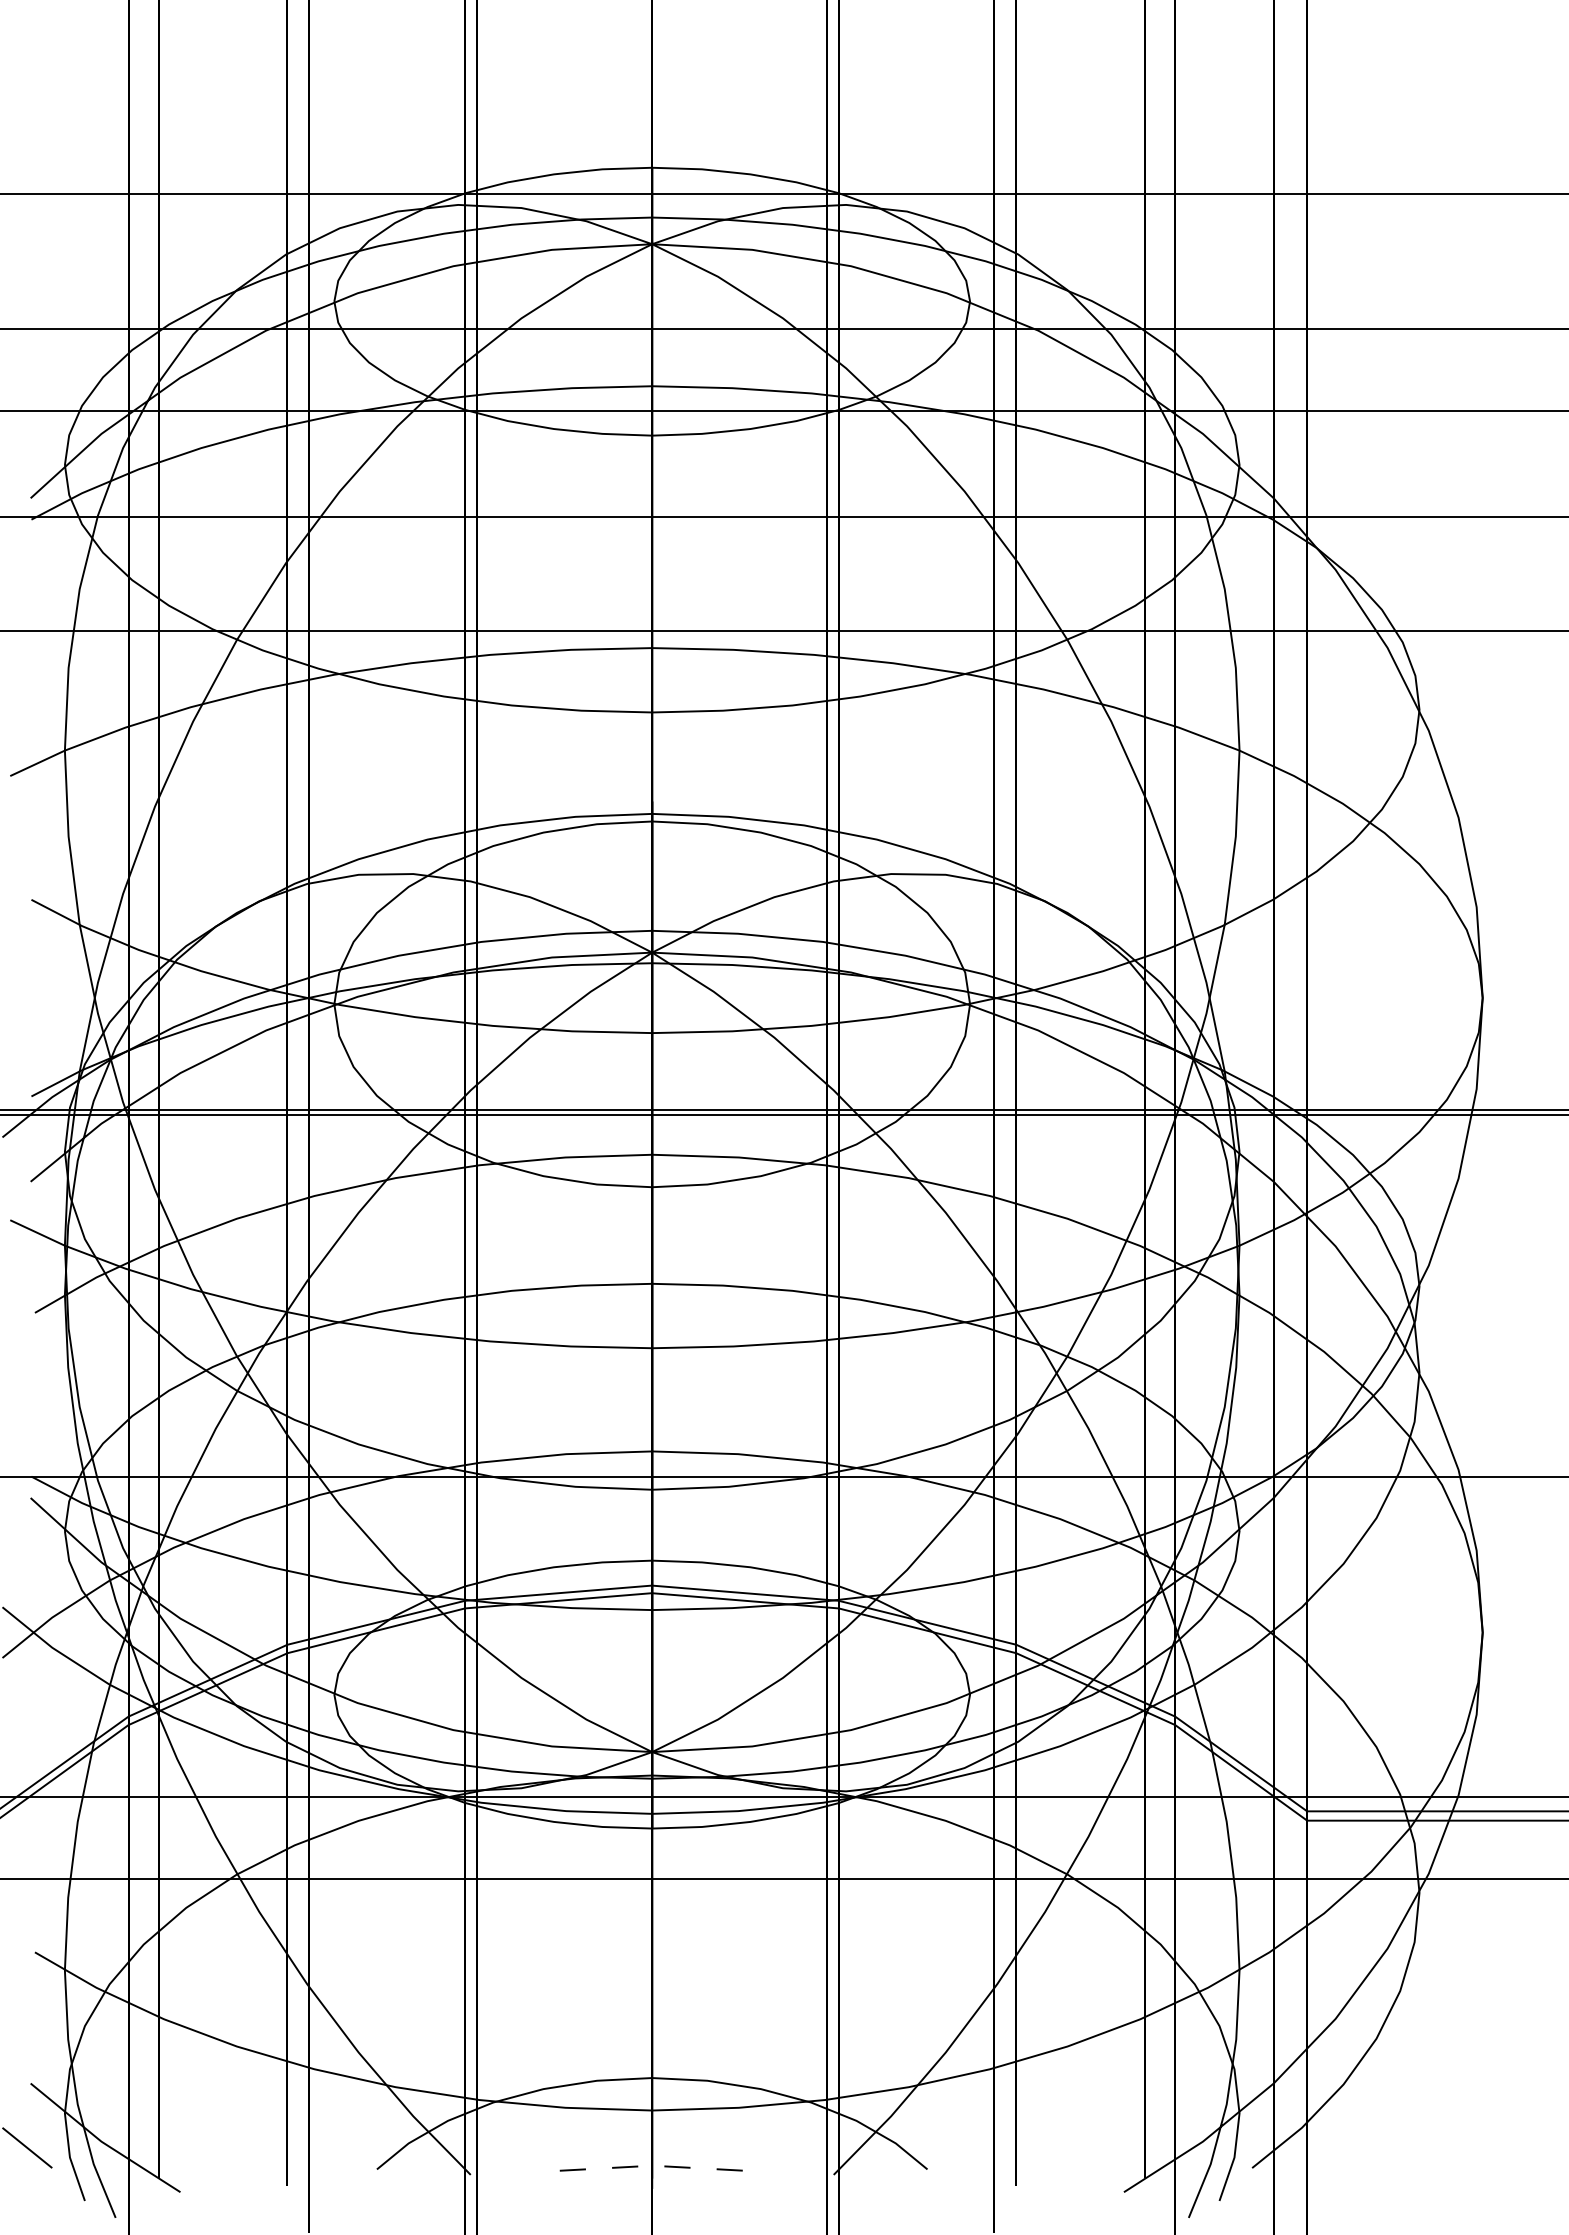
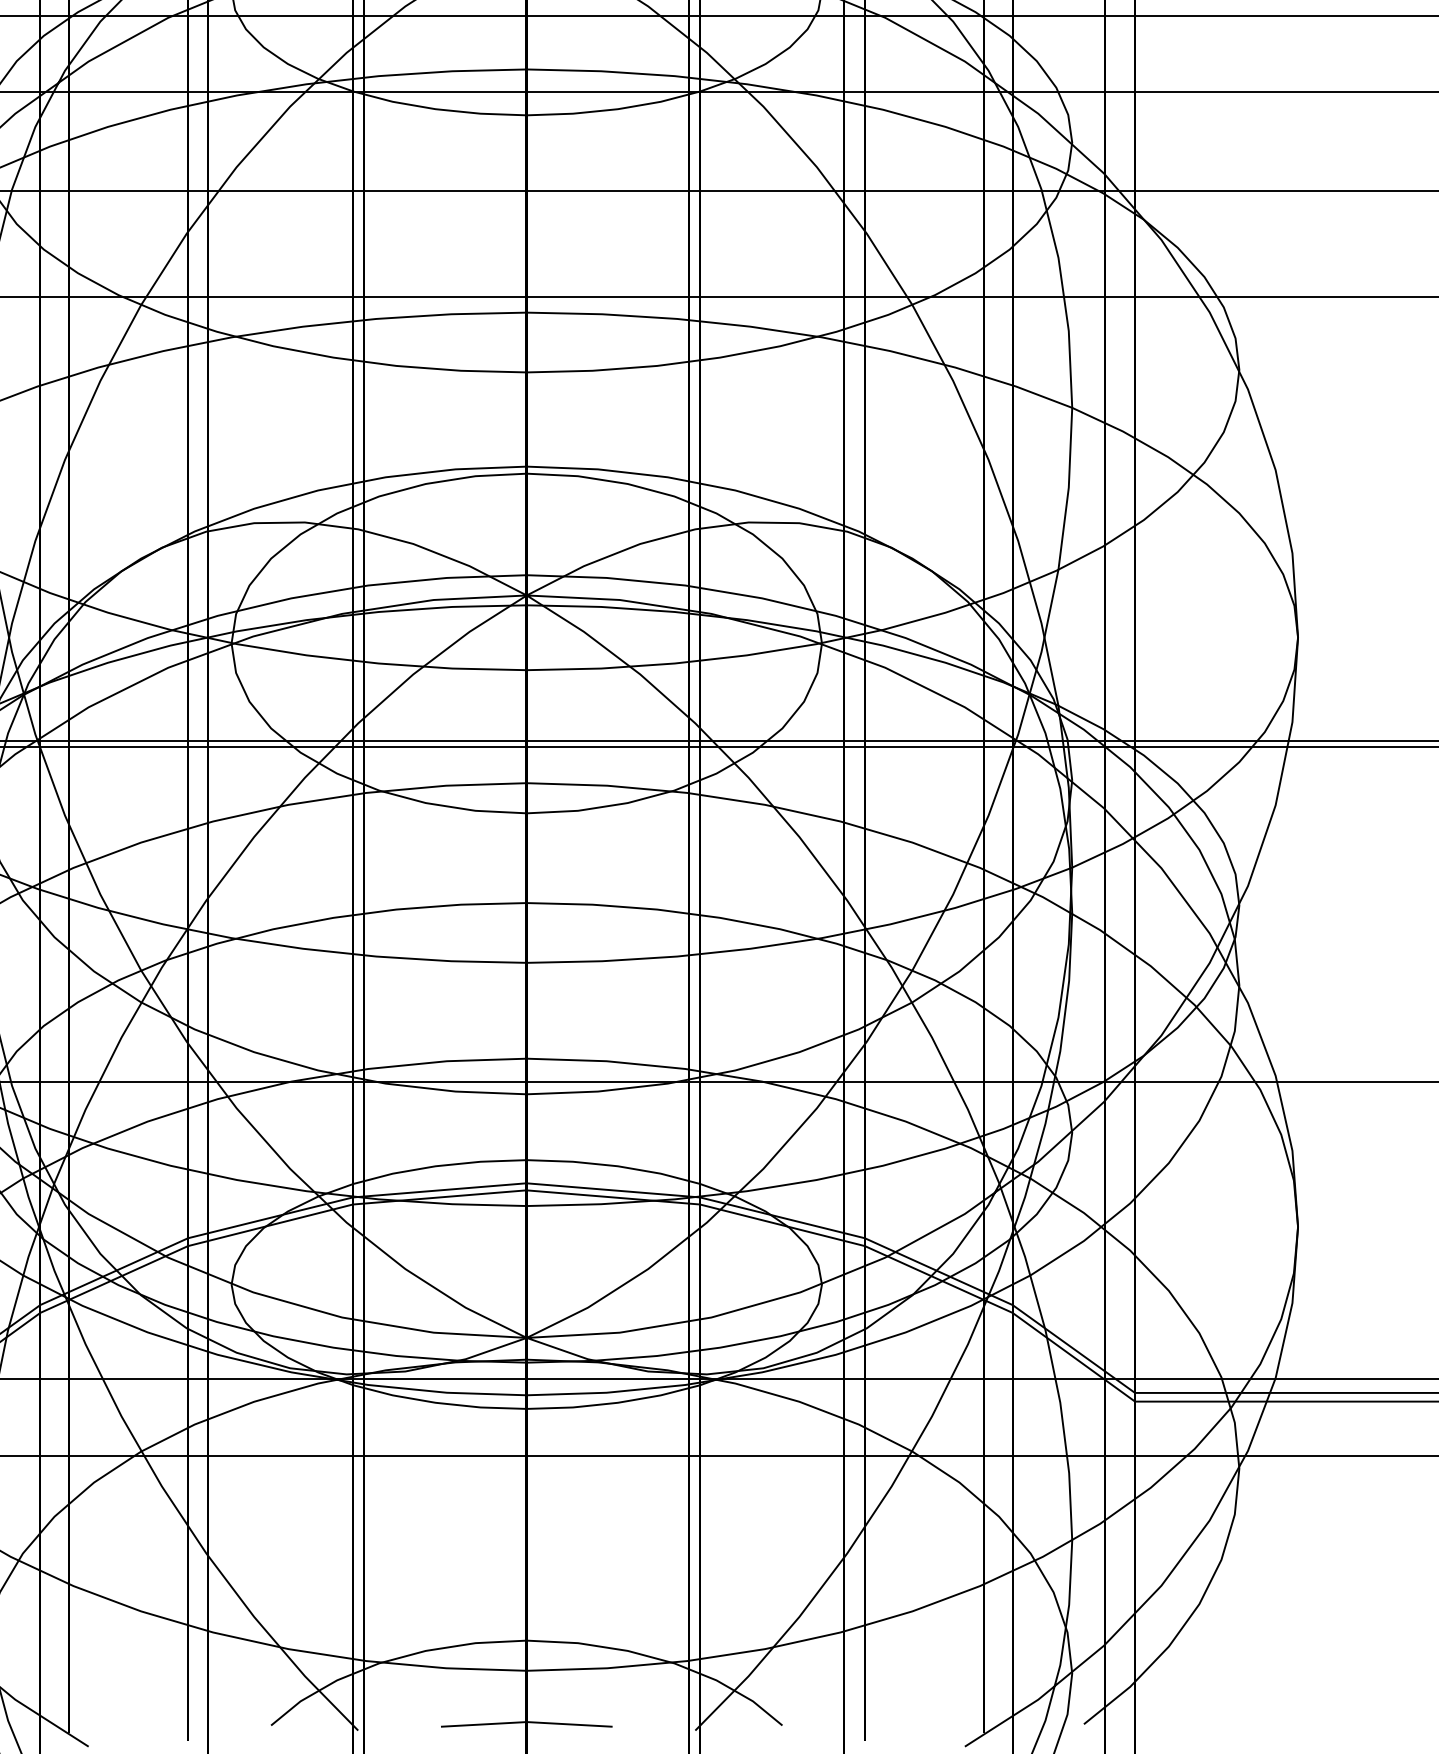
line: (652, 2165) -> (527, 1721), dashed -> solid

